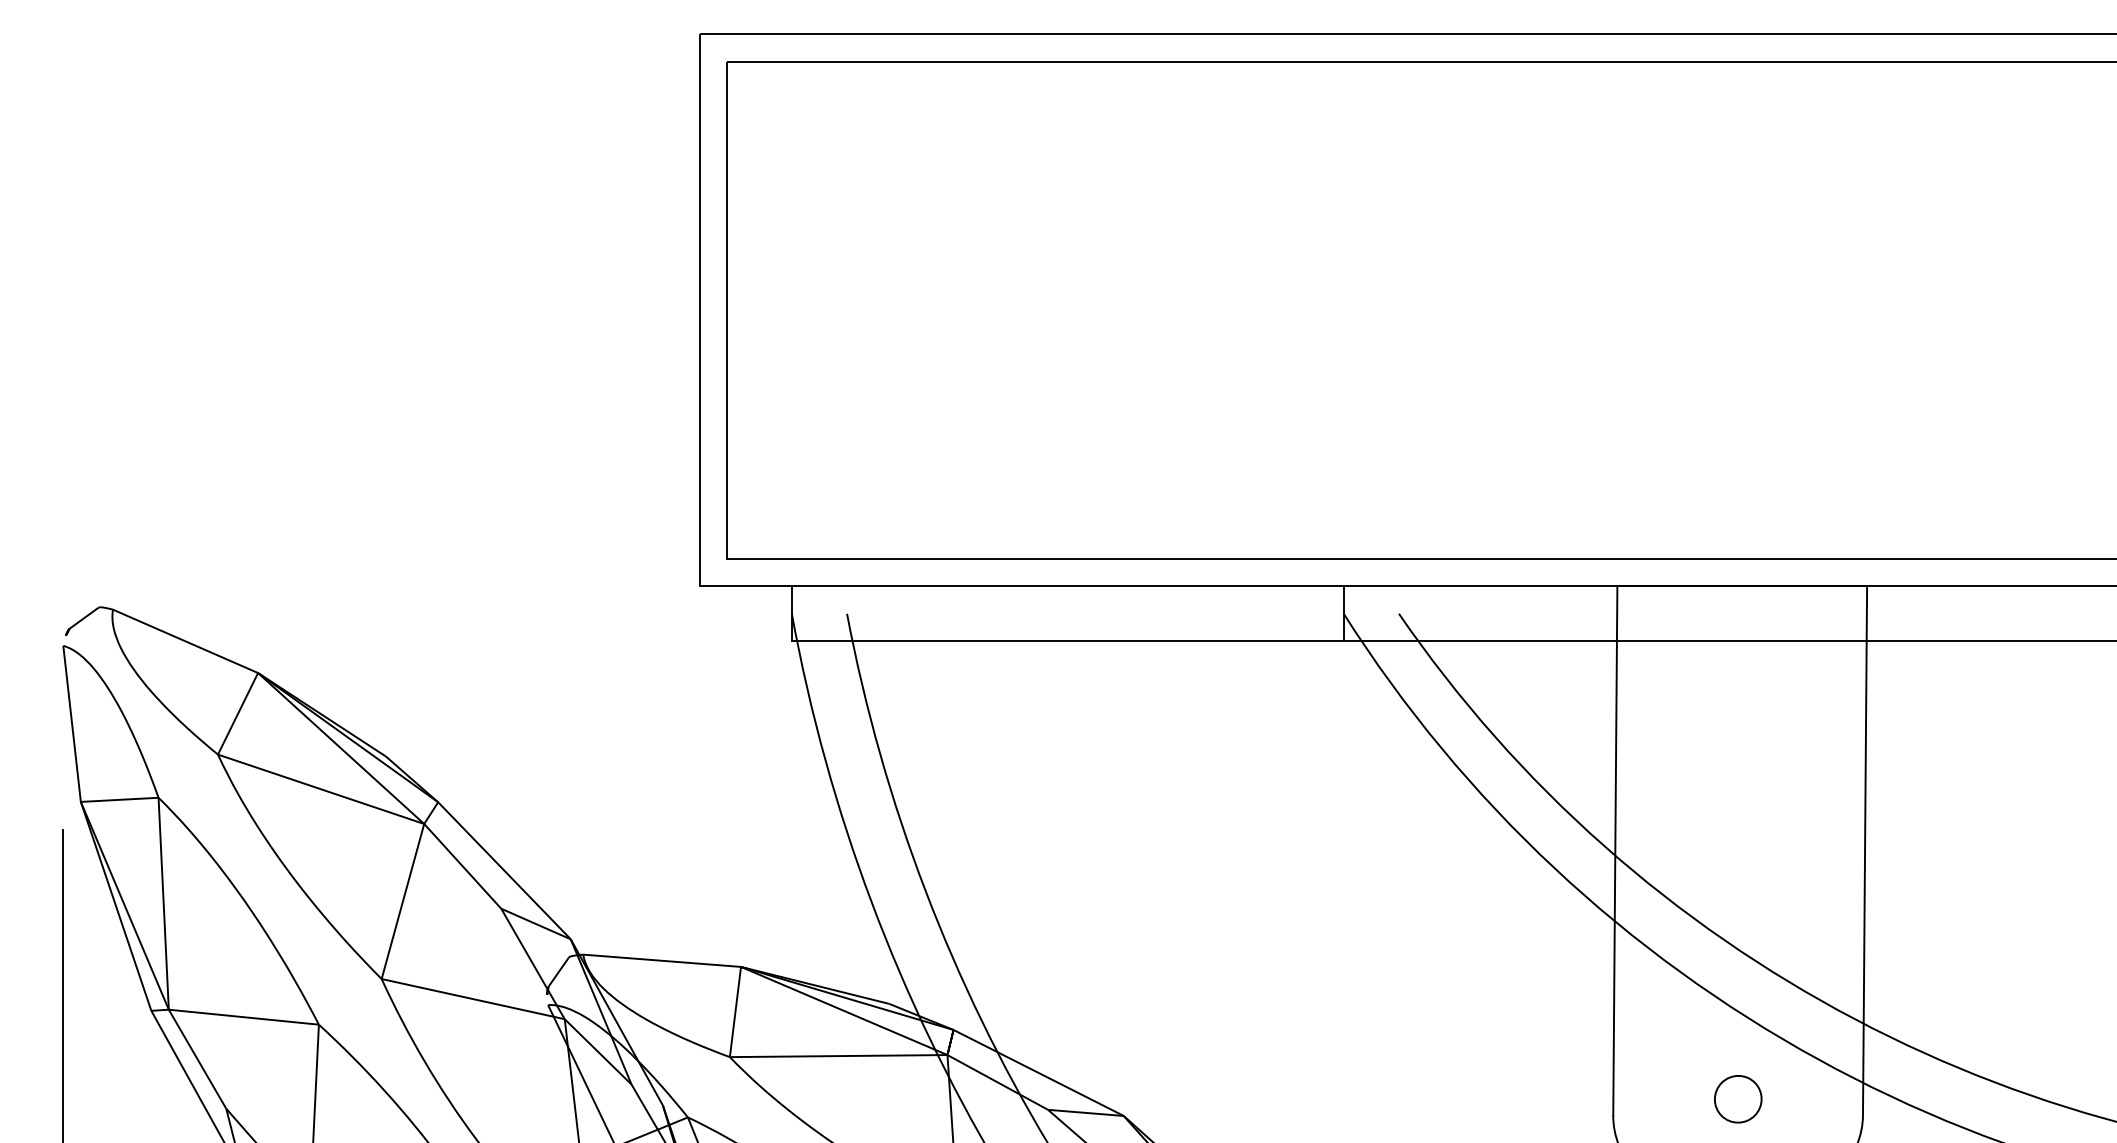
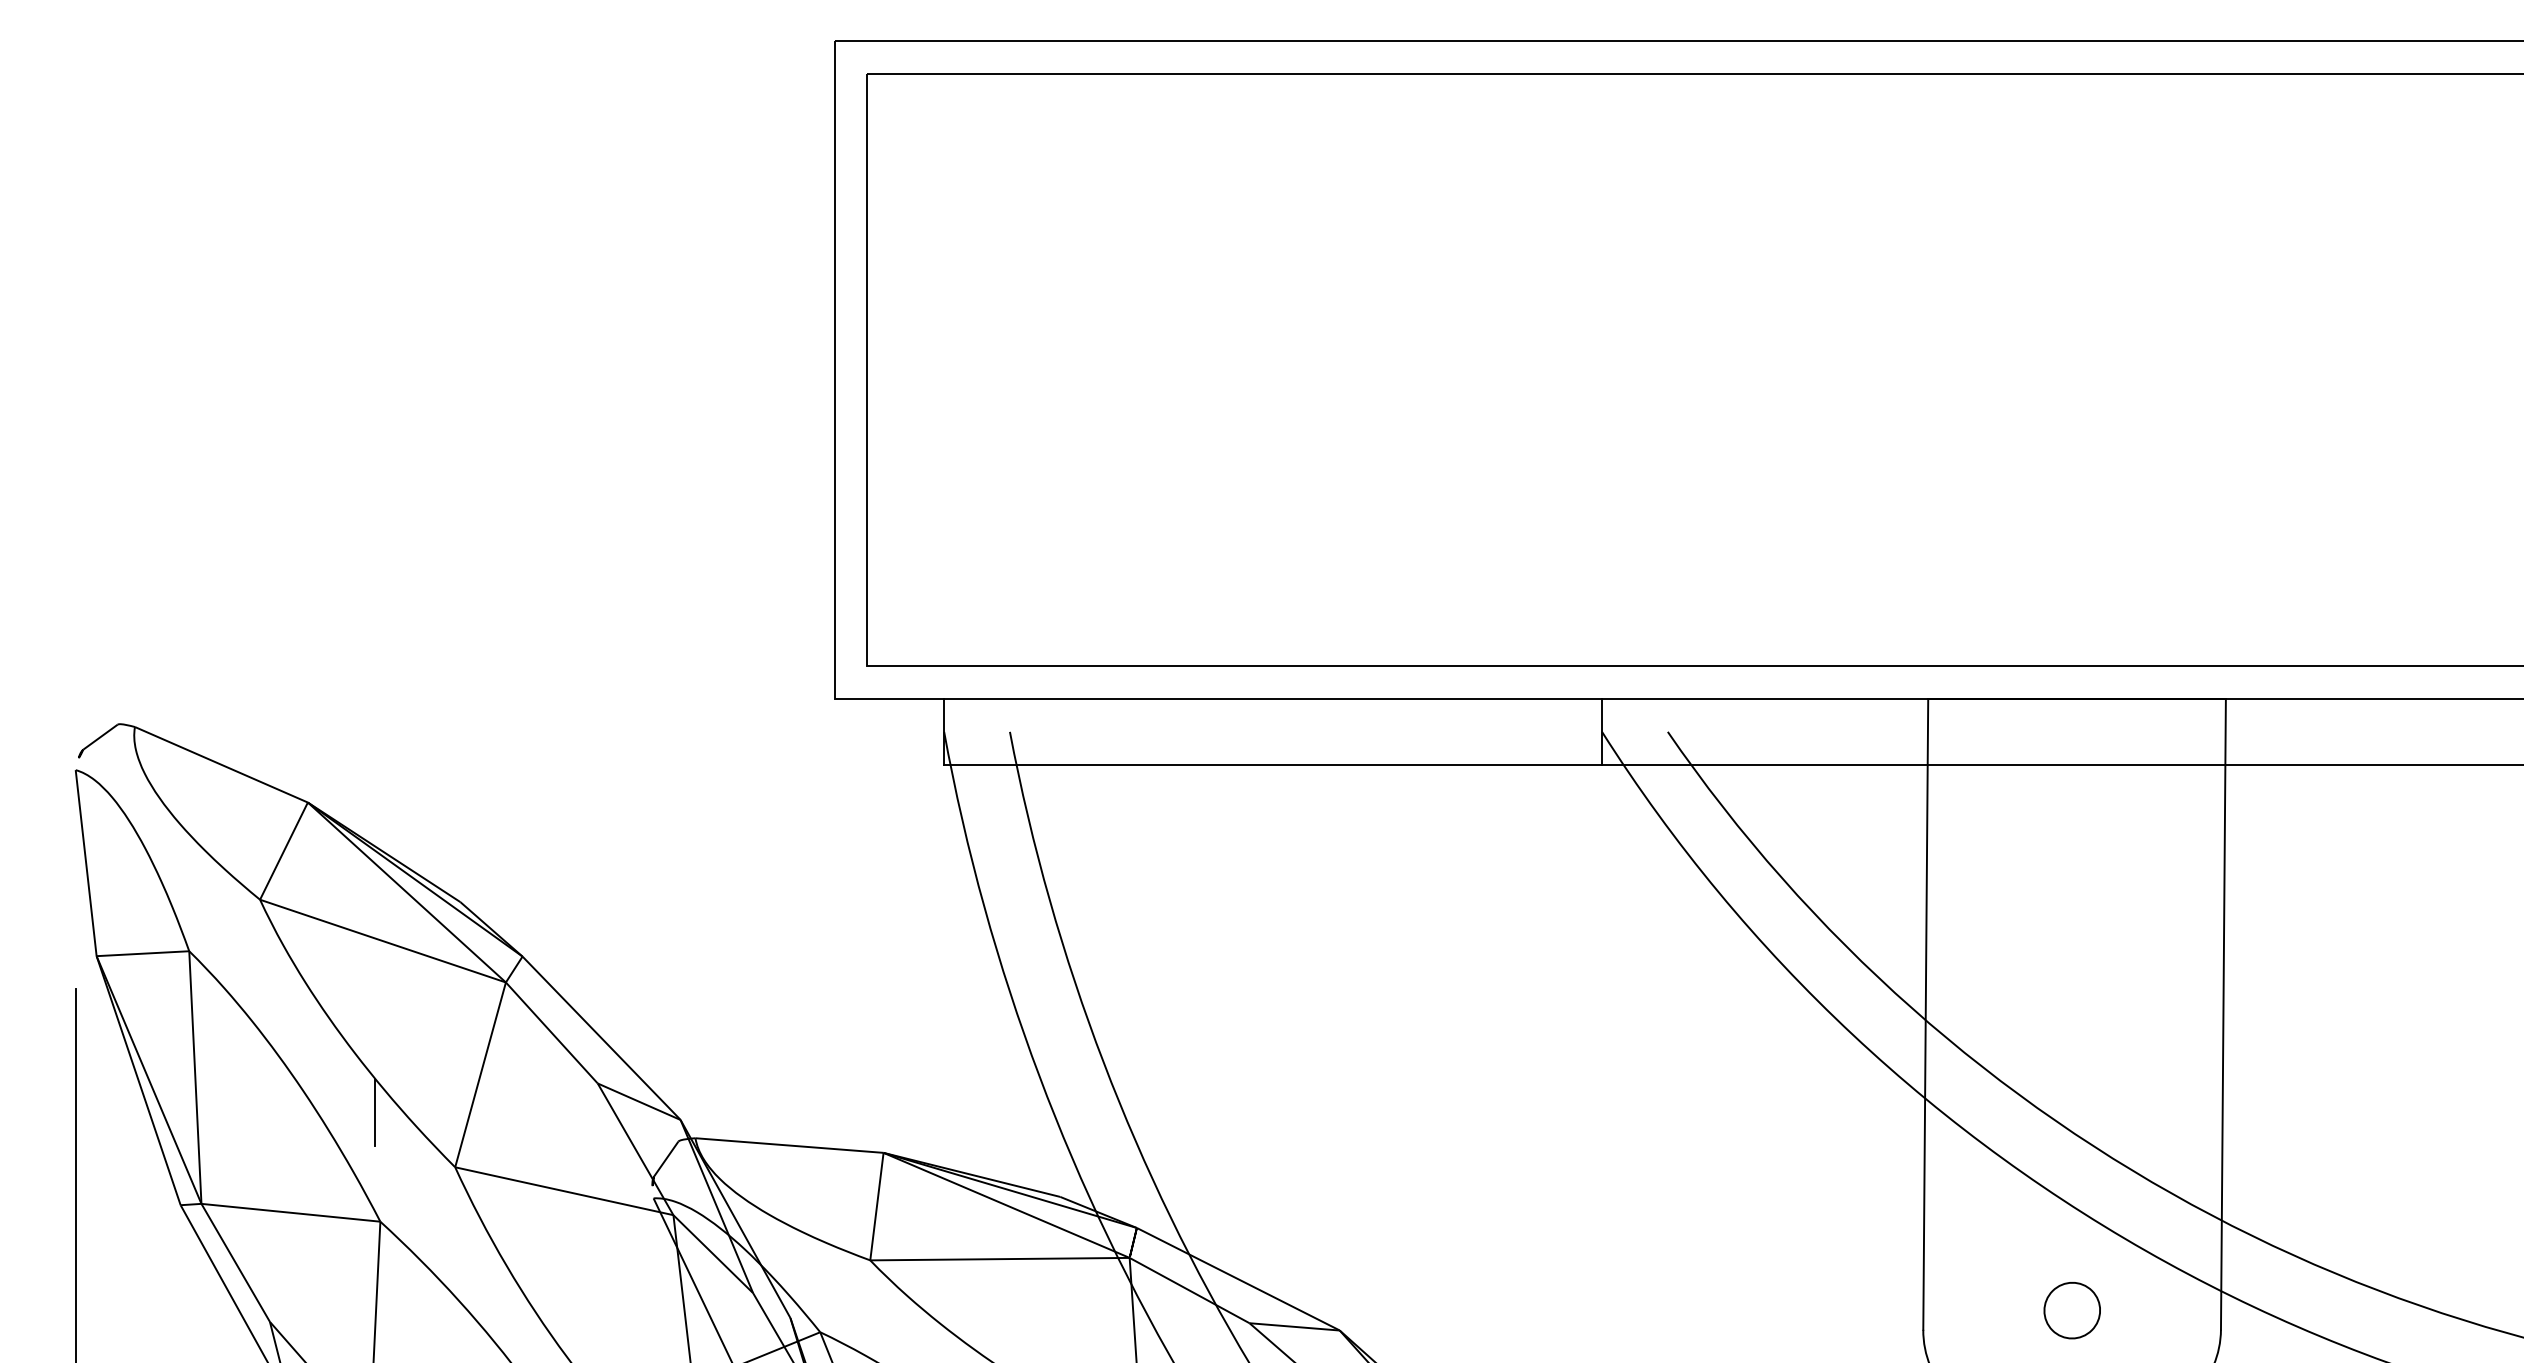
line: (313, 933) -> (374, 1112), added

